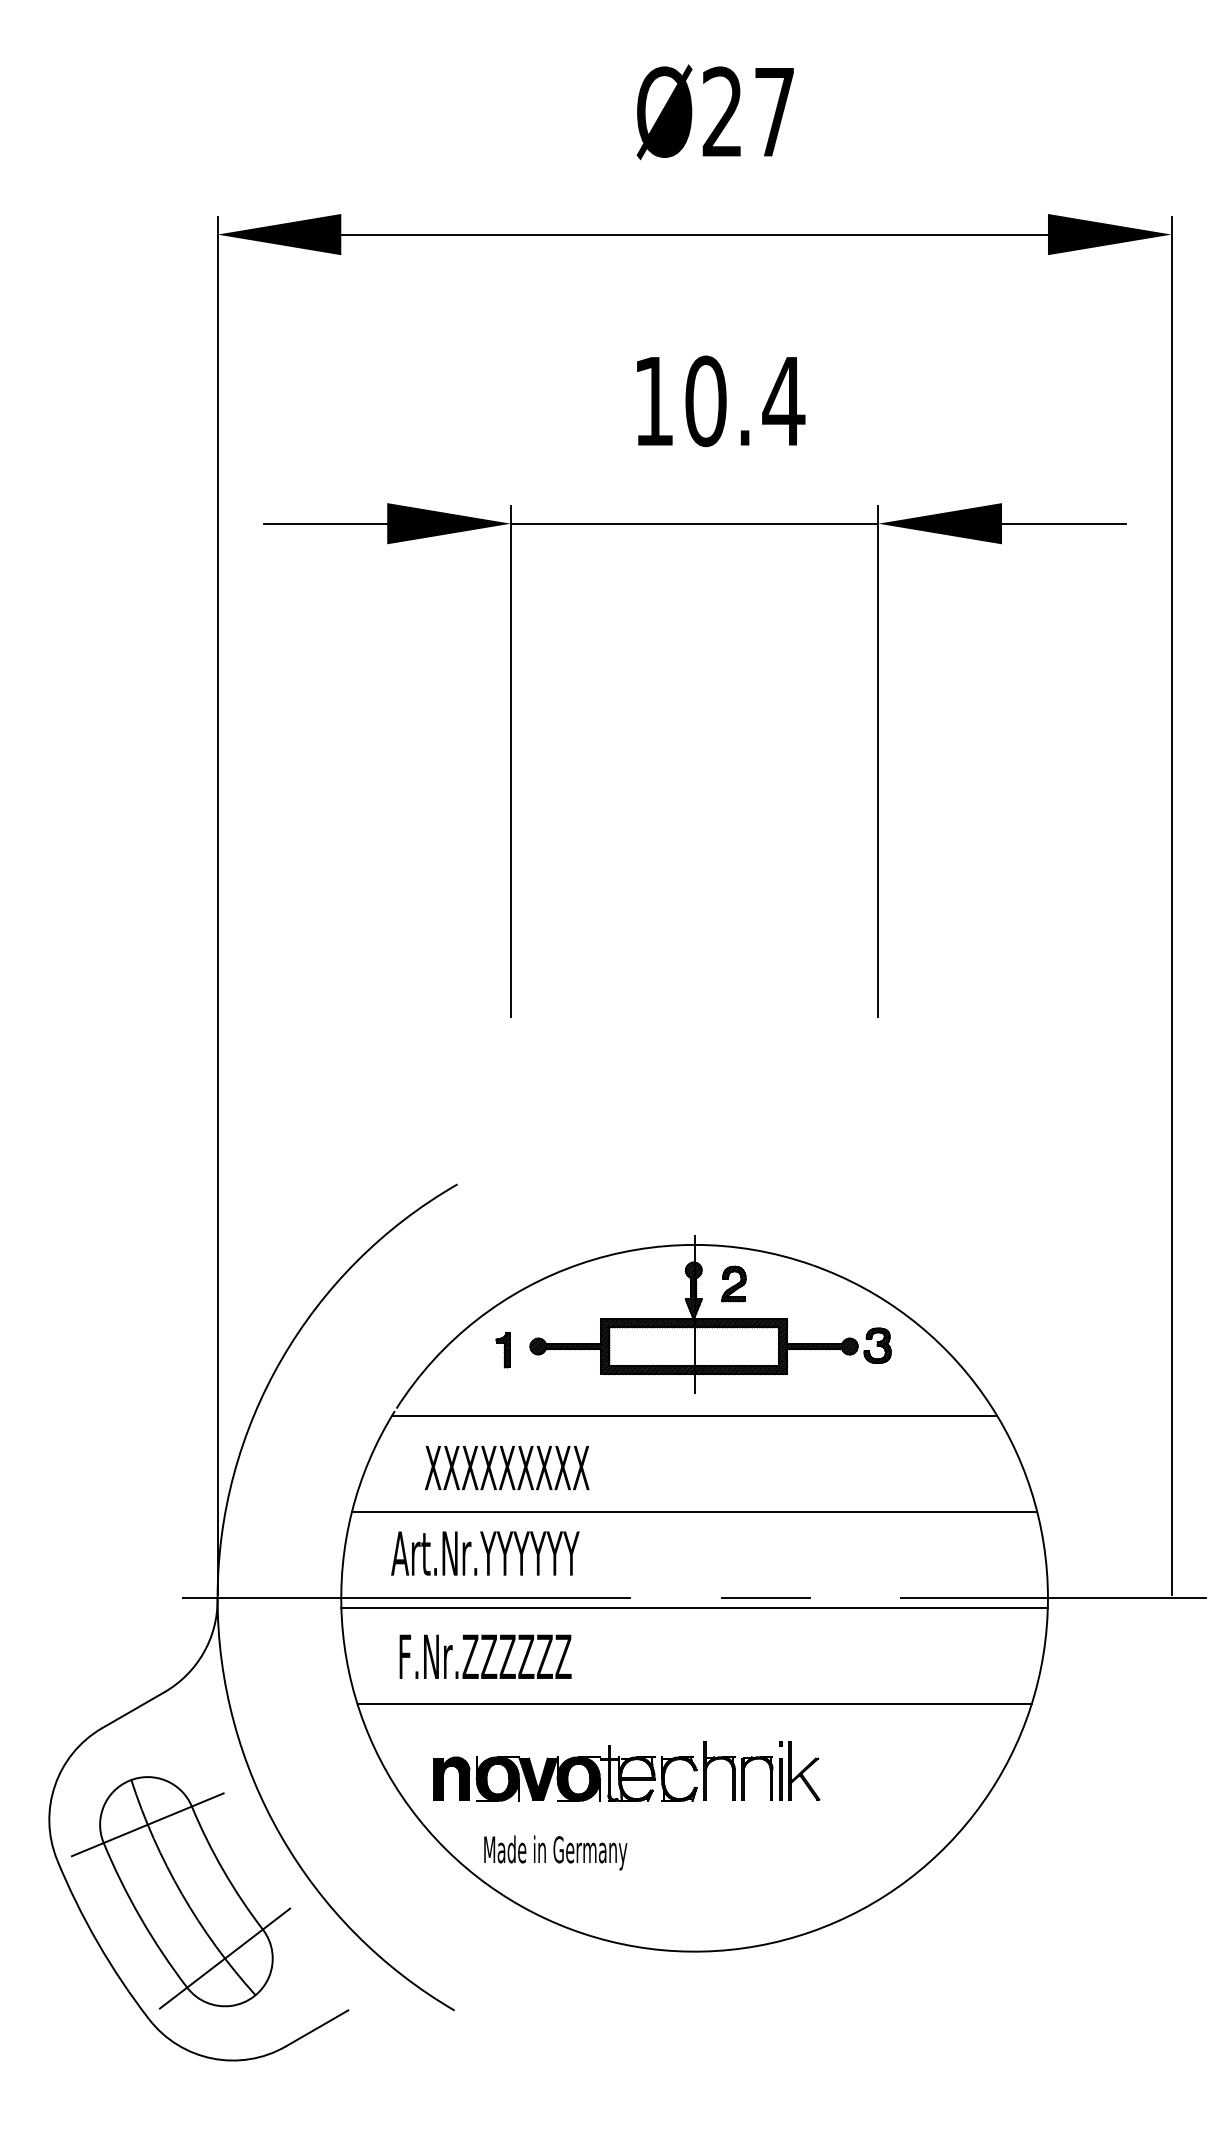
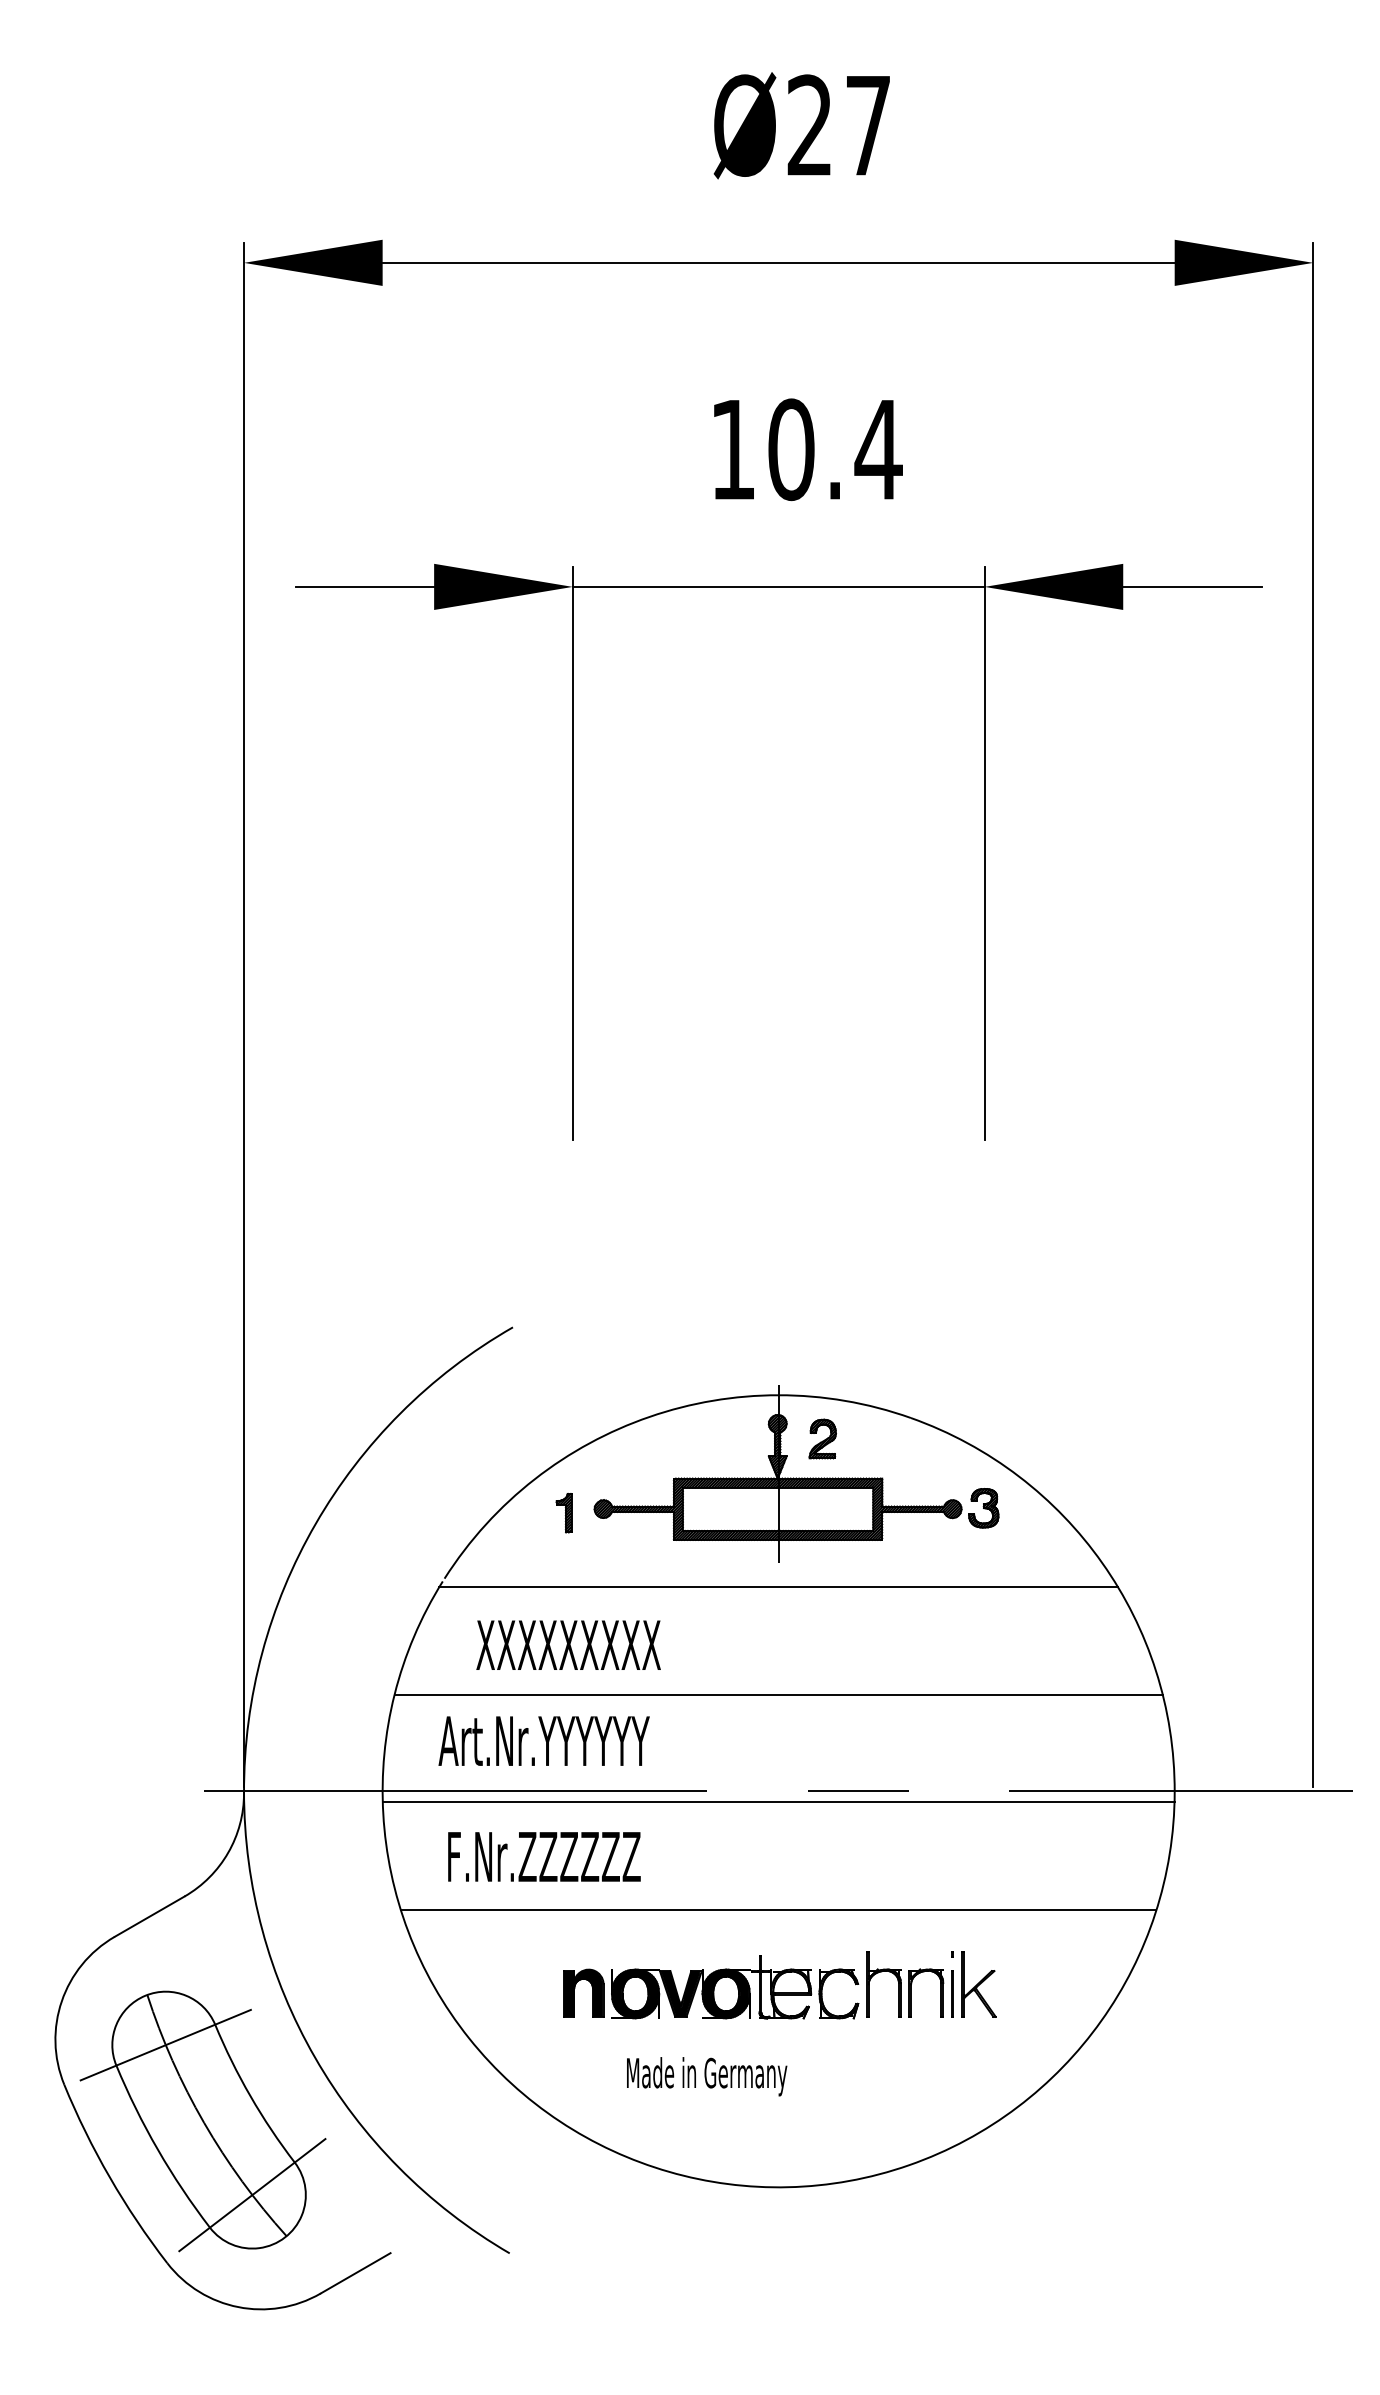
part: (626, 1771) -> (779, 1985), moved
text: (555, 1852) -> (706, 2076), moved

